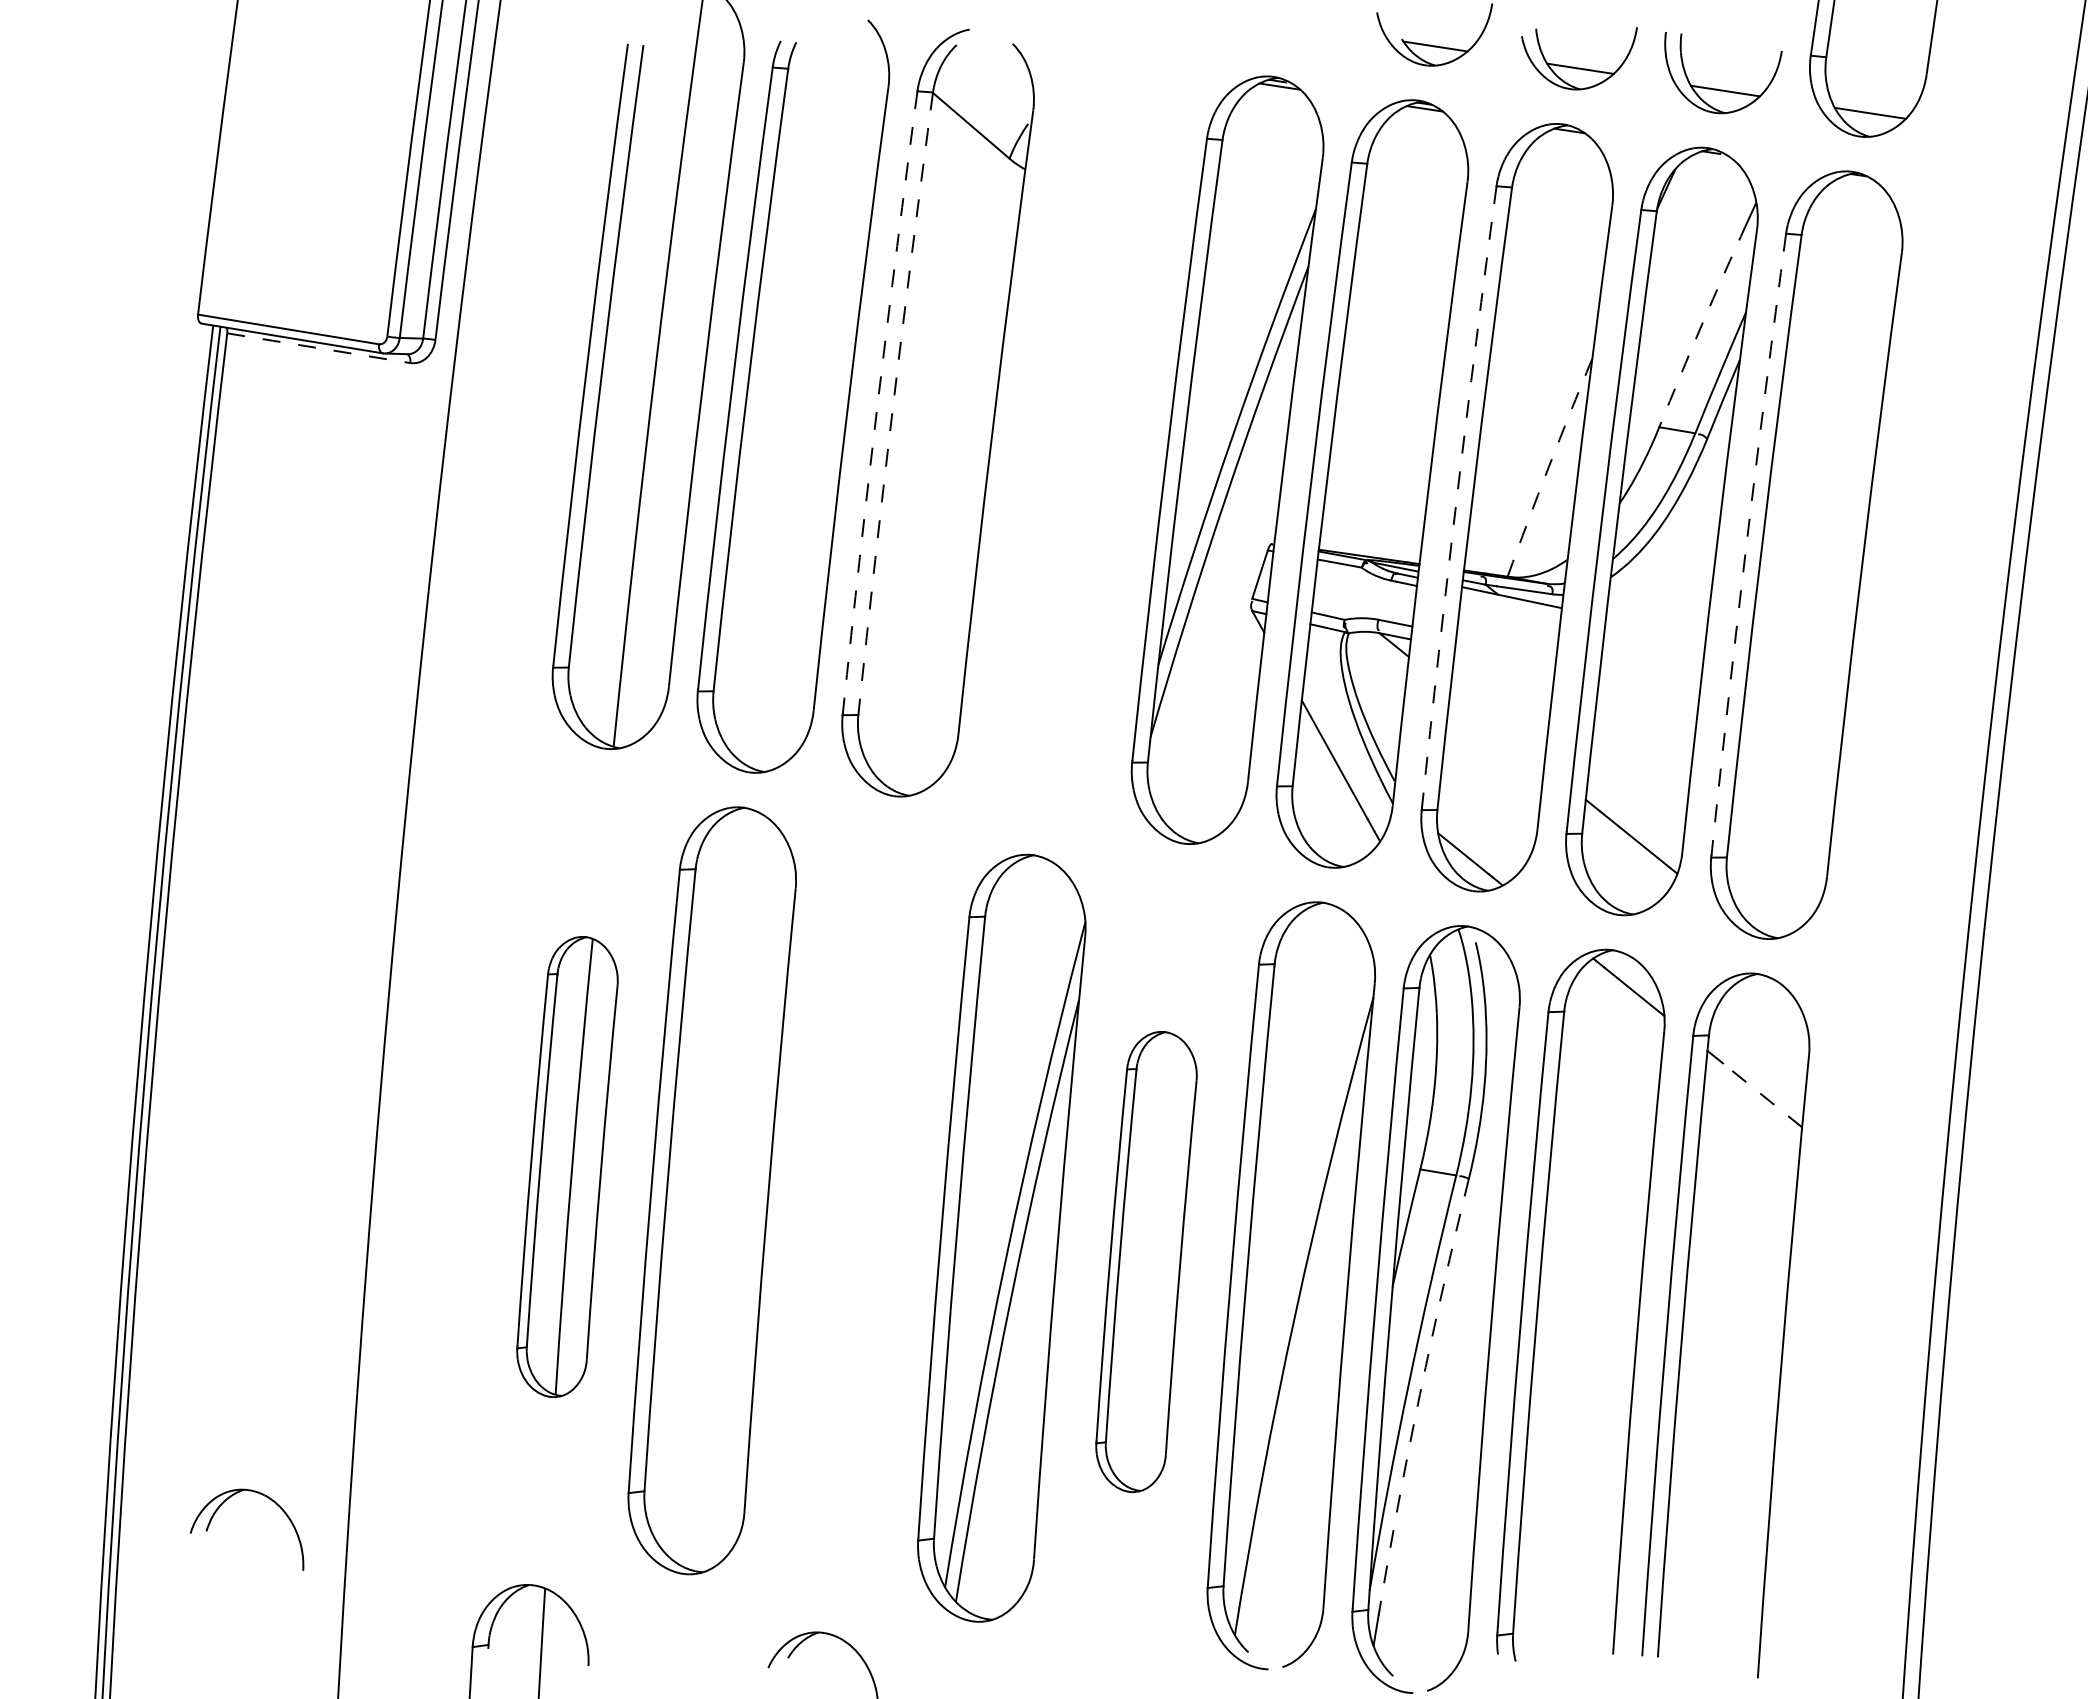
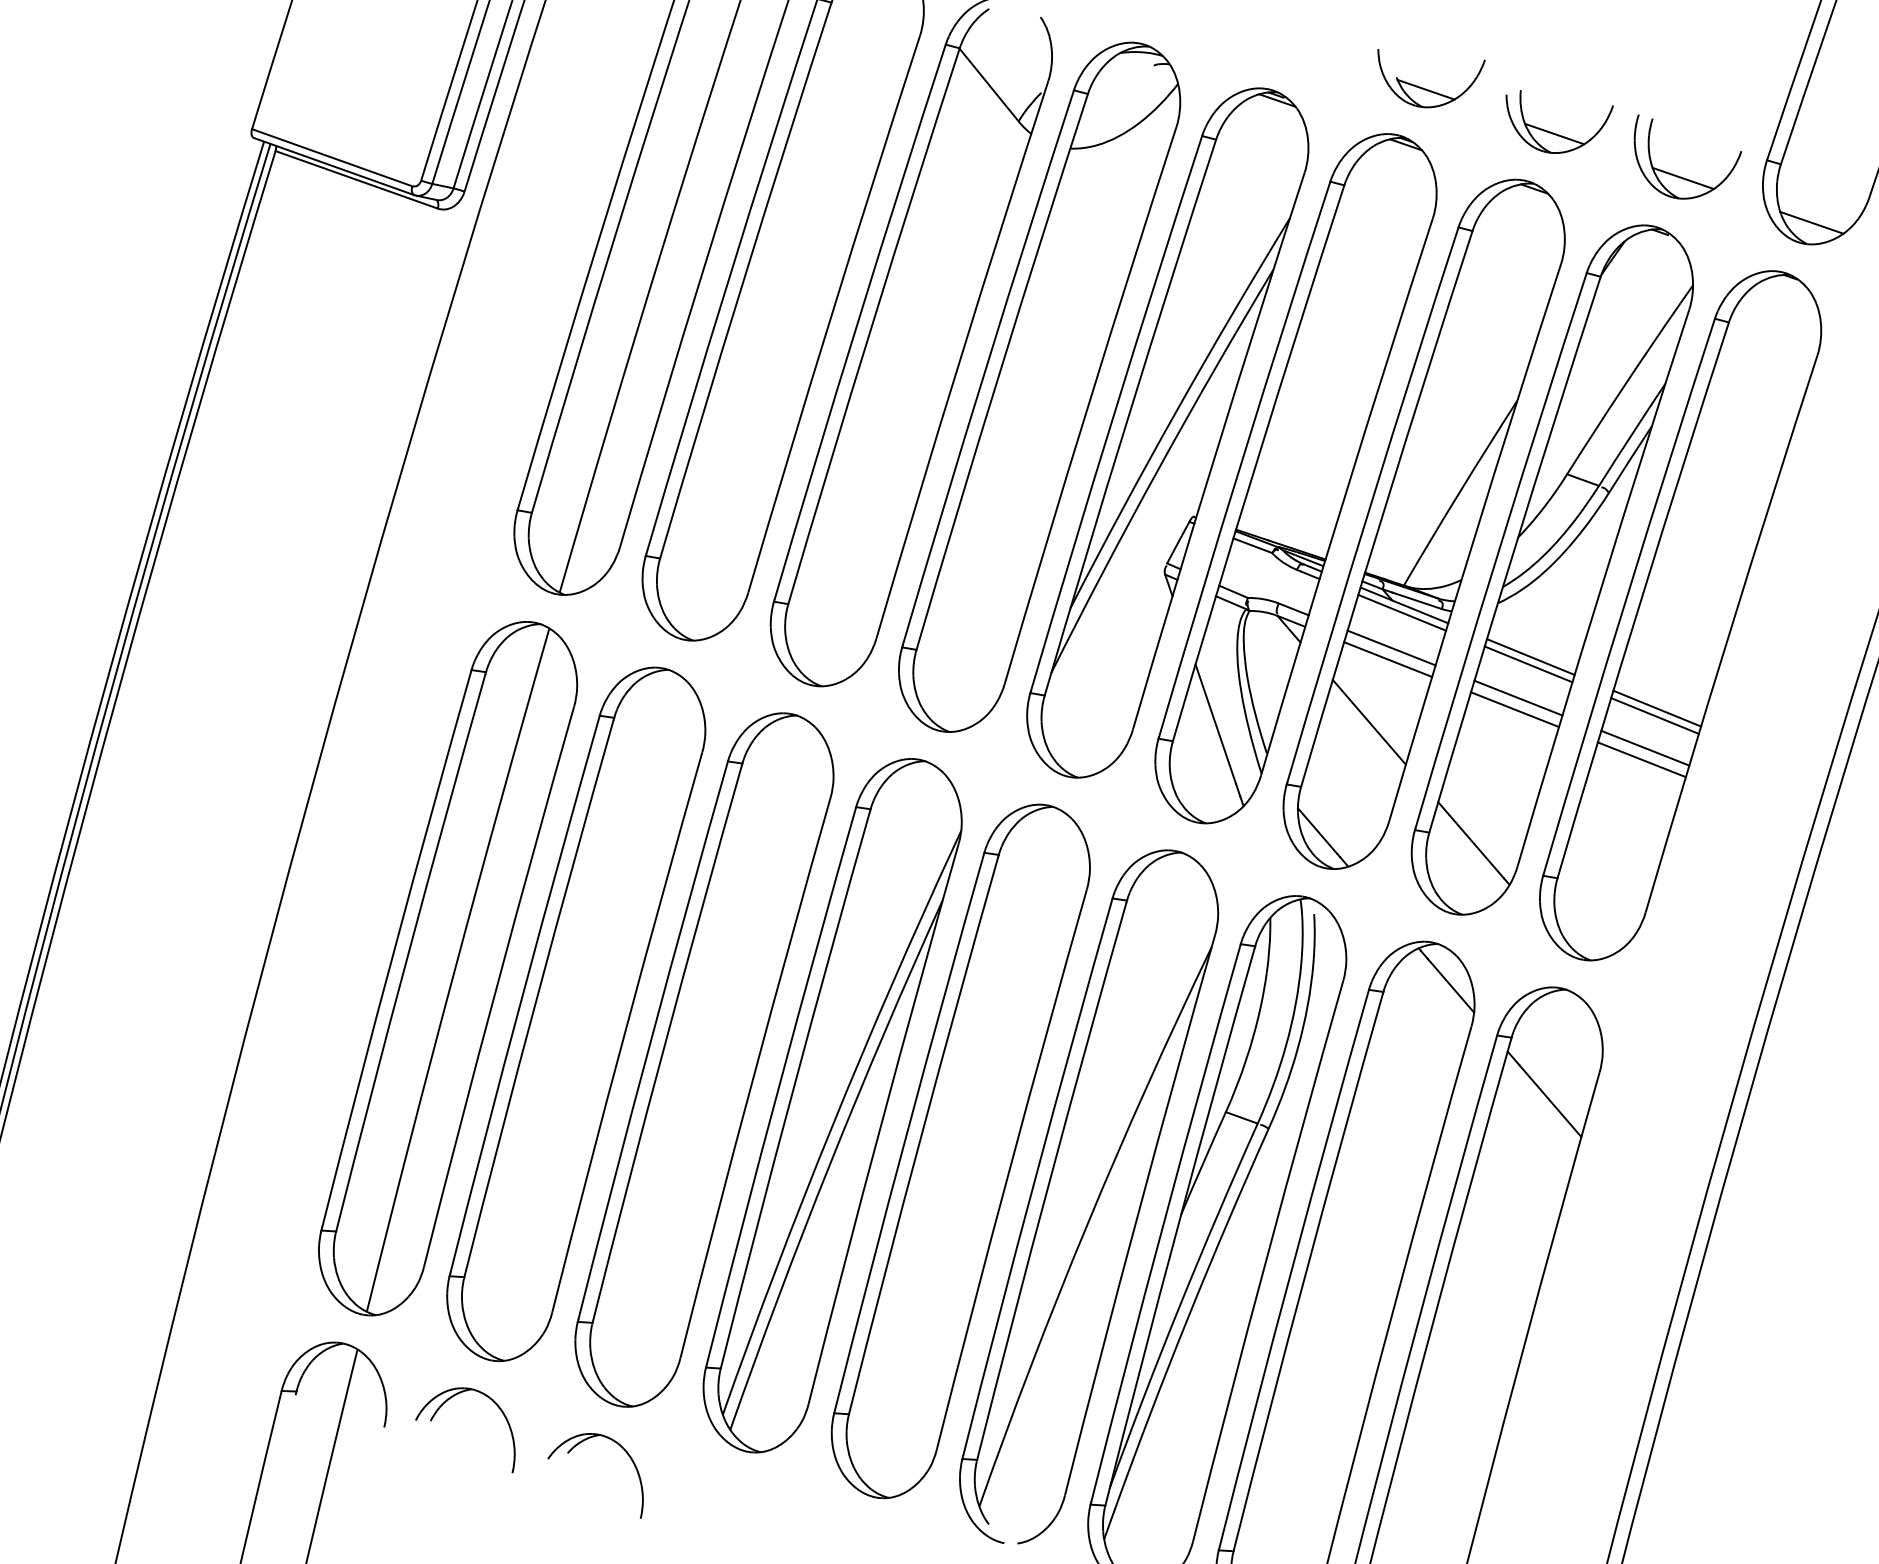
arc: (1701, 325) -> (1622, 388), dashed -> solid
line: (318, 348) -> (356, 180), dashed -> solid
arc: (877, 402) -> (857, 322), dashed -> solid
arc: (893, 403) -> (872, 325), dashed -> solid
part: (1082, 436) -> (1039, 387), added
arc: (1548, 467) -> (1459, 492), dashed -> solid
arc: (1456, 497) -> (1370, 504), dashed -> solid
arc: (1746, 544) -> (1627, 595), dashed -> solid
line: (1511, 605) -> (1402, 612), added
line: (1655, 627) -> (1530, 656), added
line: (1655, 635) -> (1529, 663), added
line: (1506, 645) -> (1391, 648), added
line: (1799, 657) -> (1656, 707), added
line: (1505, 658) -> (1388, 659), added
line: (1799, 666) -> (1655, 715), added
line: (1650, 673) -> (1518, 697), added
line: (1649, 686) -> (1515, 709), added
line: (1794, 702) -> (1644, 748), added
line: (1793, 715) -> (1641, 759), added
line: (1497, 728) -> (1369, 722), added
line: (1762, 1095) -> (1550, 1101), dashed -> solid
part: (567, 1166) -> (447, 967), size x1.67
part: (856, 1214) -> (703, 1059), added
part: (1146, 1261) -> (960, 1150), size x1.67
arc: (1419, 1394) -> (1187, 1317), dashed -> solid
part: (219, 1508) -> (446, 1402), moved

